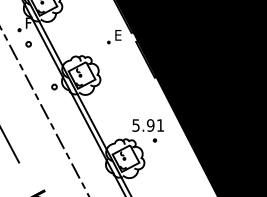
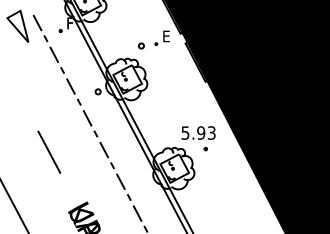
part: (28, 43) -> (141, 45), moved
text: (160, 124) -> (211, 132), 5.91 -> 5.93

